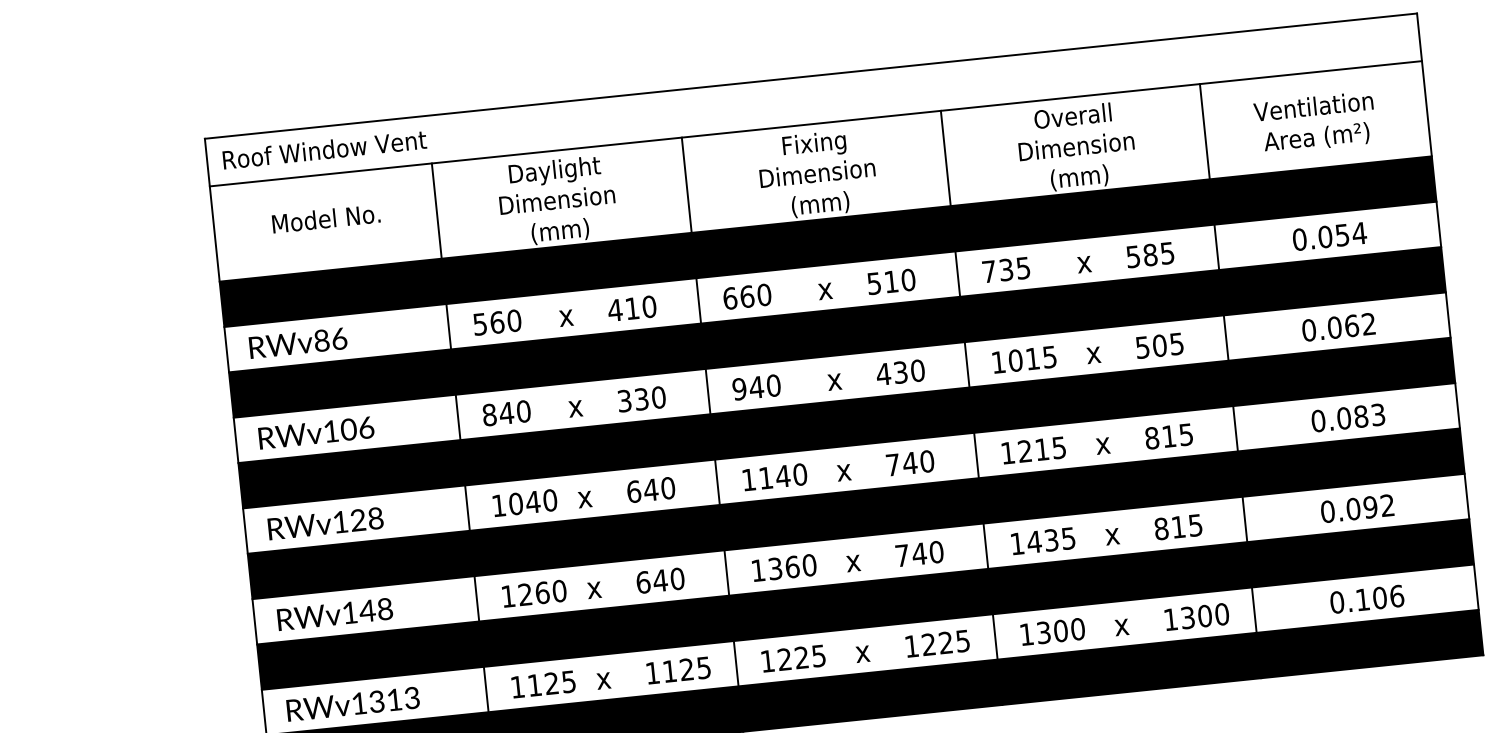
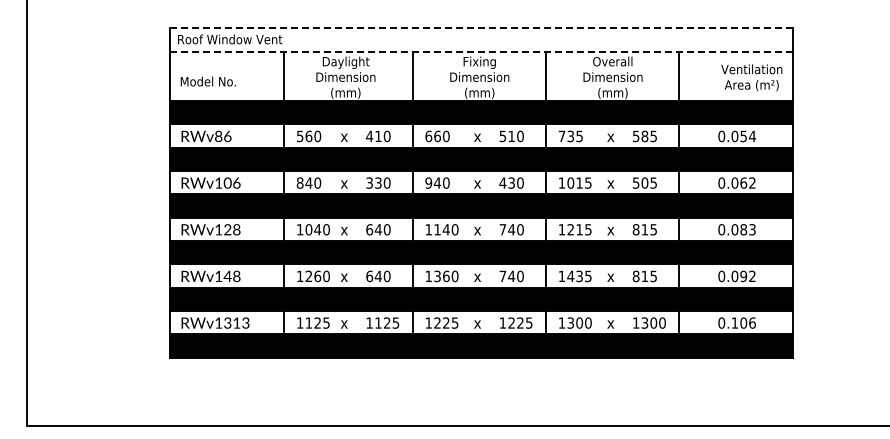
line: (810, 76) -> (481, 27), solid -> dashed
text: (1314, 122) -> (751, 77), moved
line: (815, 124) -> (481, 52), solid -> dashed
text: (324, 218) -> (207, 81), moved

